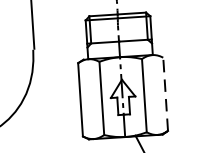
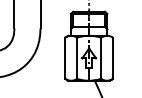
line: (166, 94) -> (113, 58), dashed -> solid

